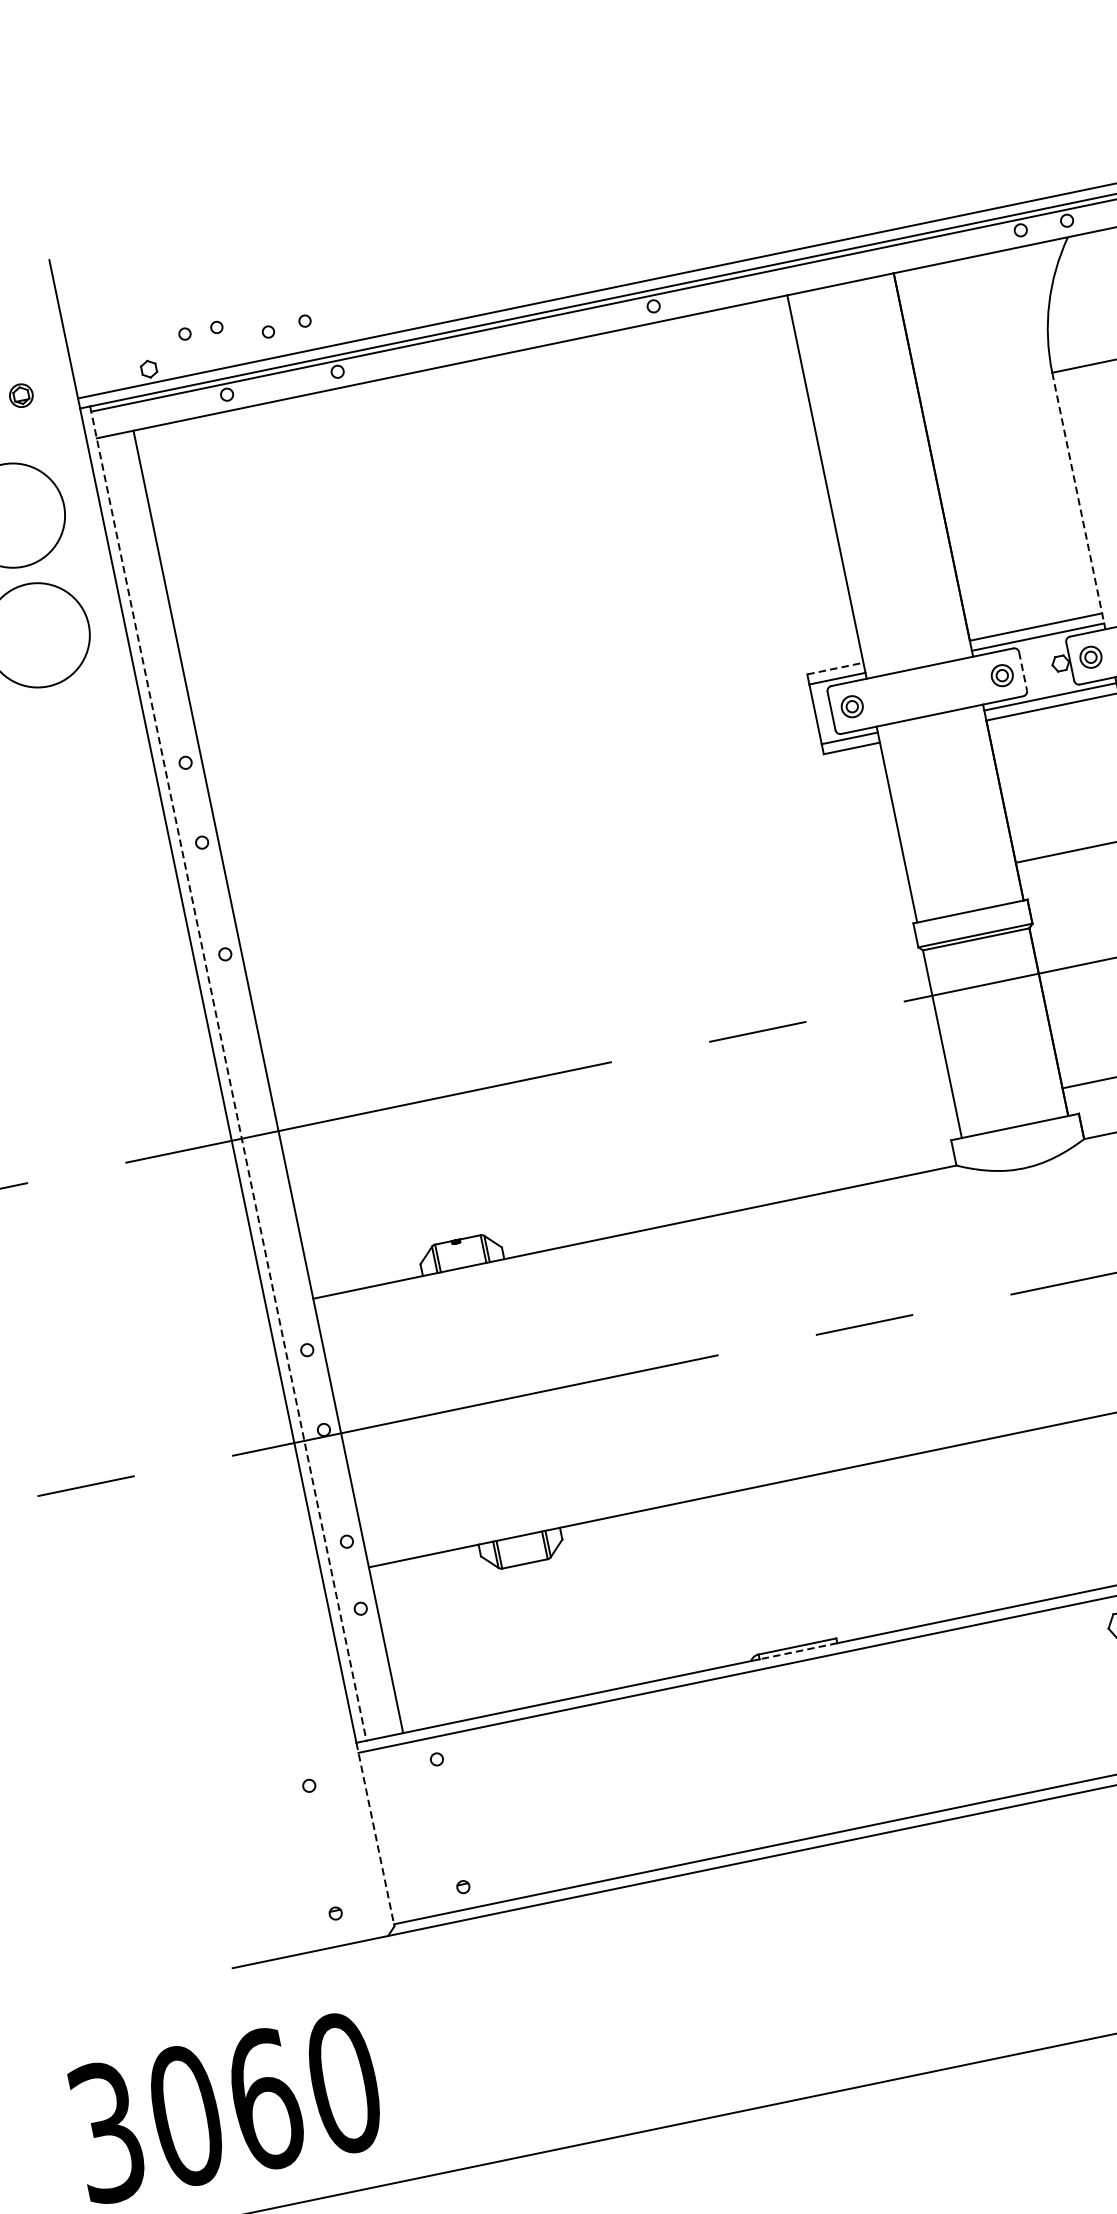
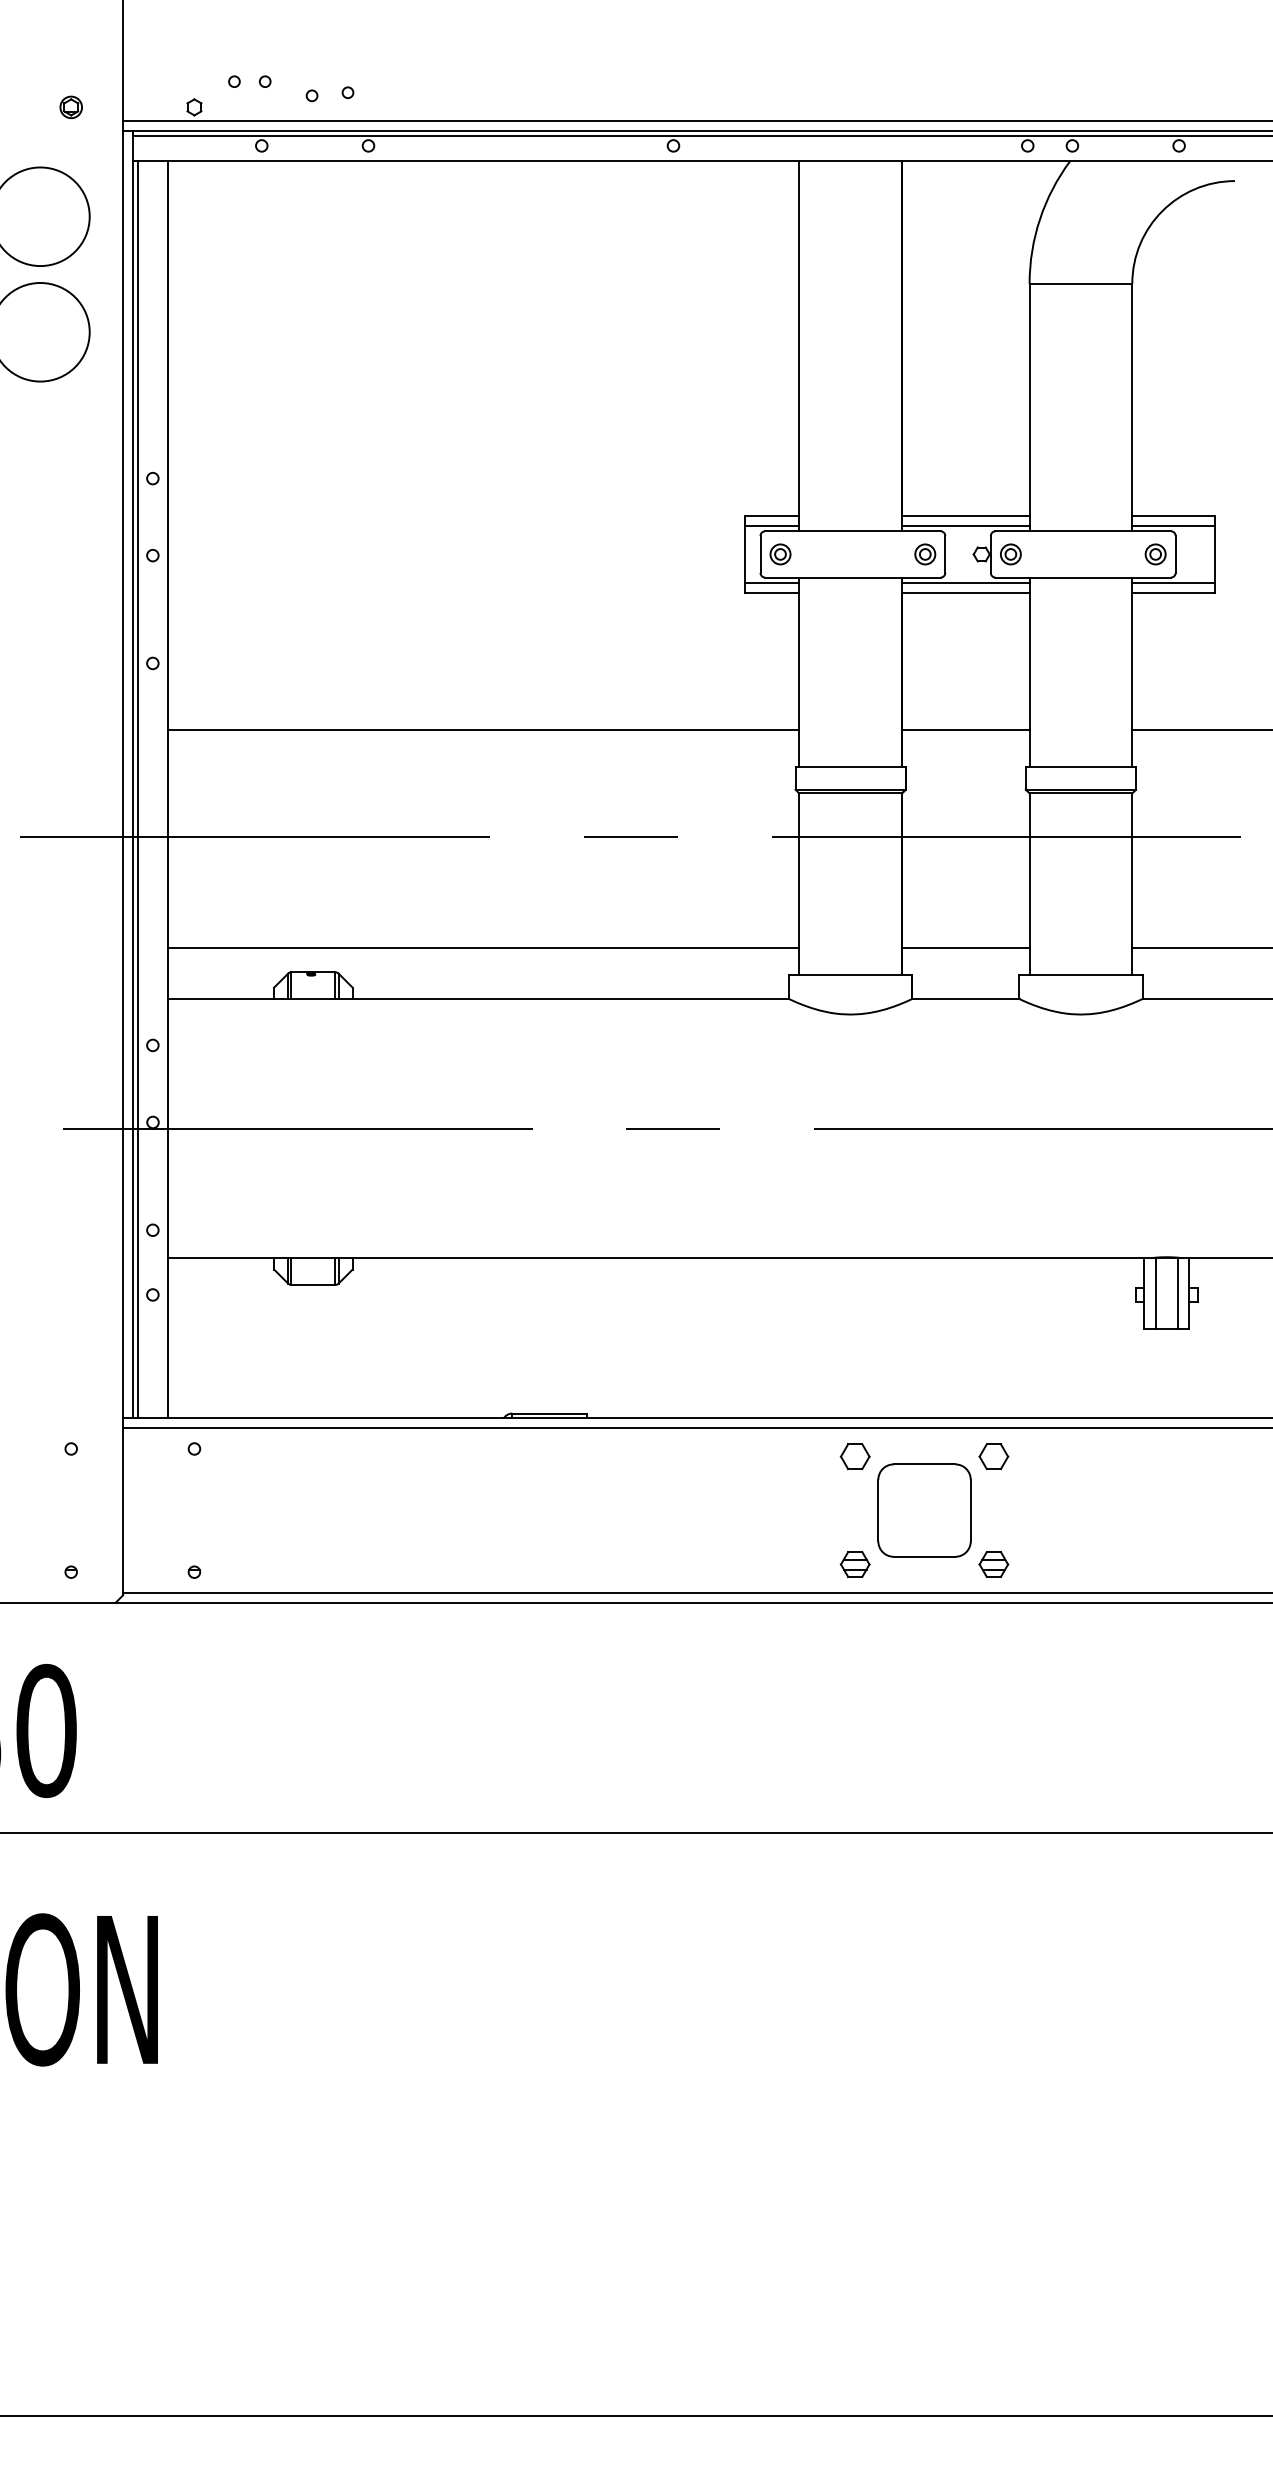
line: (1078, 501) -> (1029, 407), dashed -> solid
line: (835, 668) -> (772, 515), dashed -> solid
line: (1023, 671) -> (945, 554), dashed -> solid
line: (582, 952) -> (483, 730), added
line: (228, 1073) -> (132, 774), dashed -> solid
line: (236, 1088) -> (137, 789), added
line: (628, 1177) -> (483, 947), added
line: (798, 1651) -> (549, 1418), dashed -> solid
line: (375, 1834) -> (123, 1506), dashed -> solid

